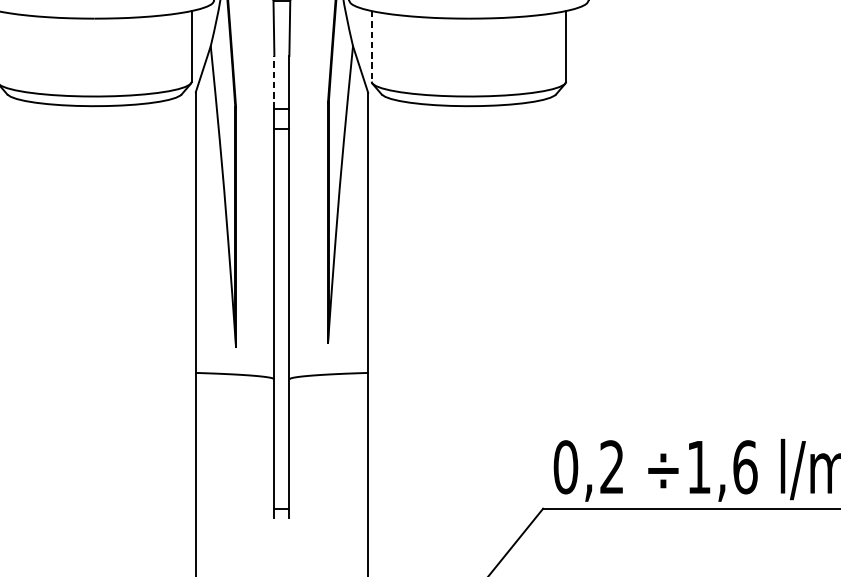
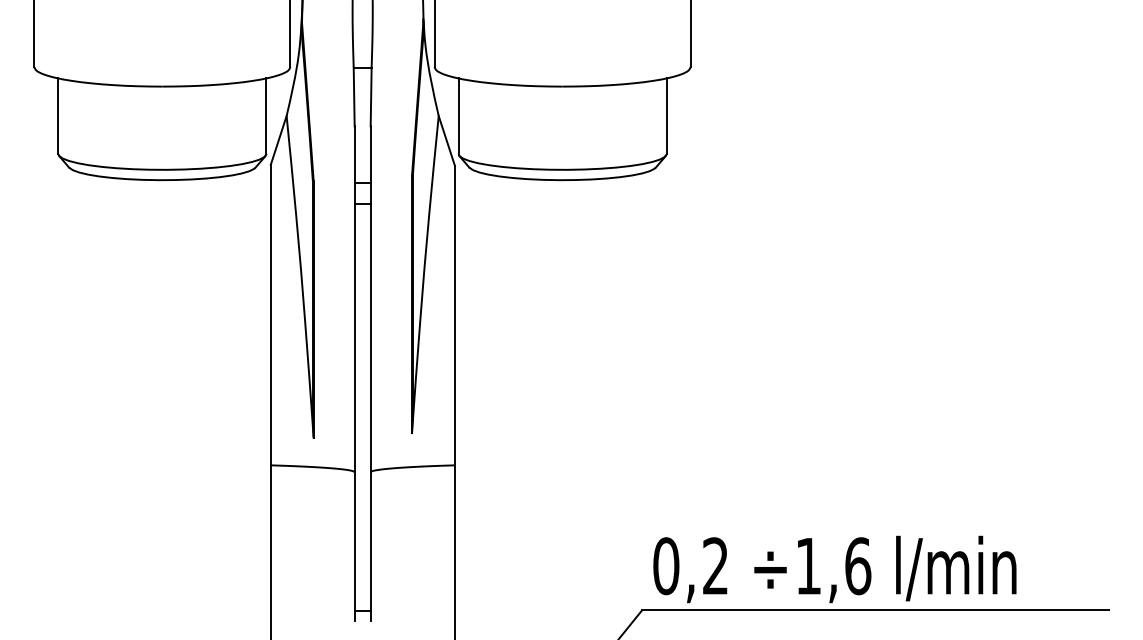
line: (371, 46) -> (458, 116), dashed -> solid
line: (274, 82) -> (354, 154), dashed -> solid

